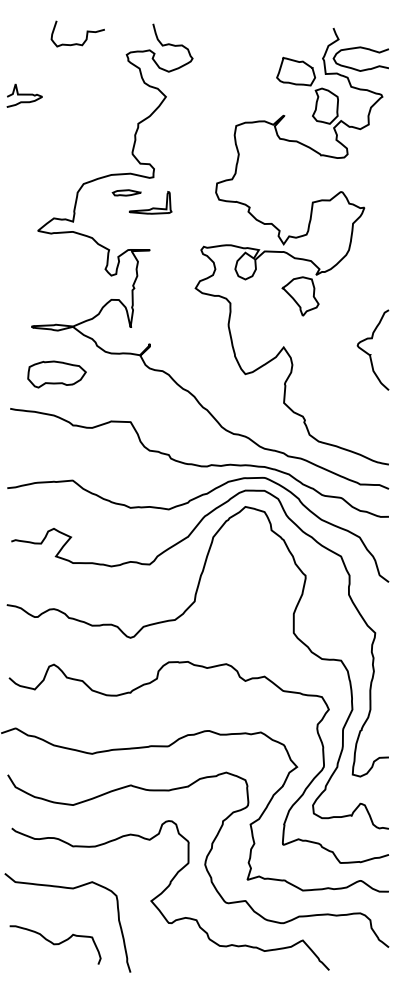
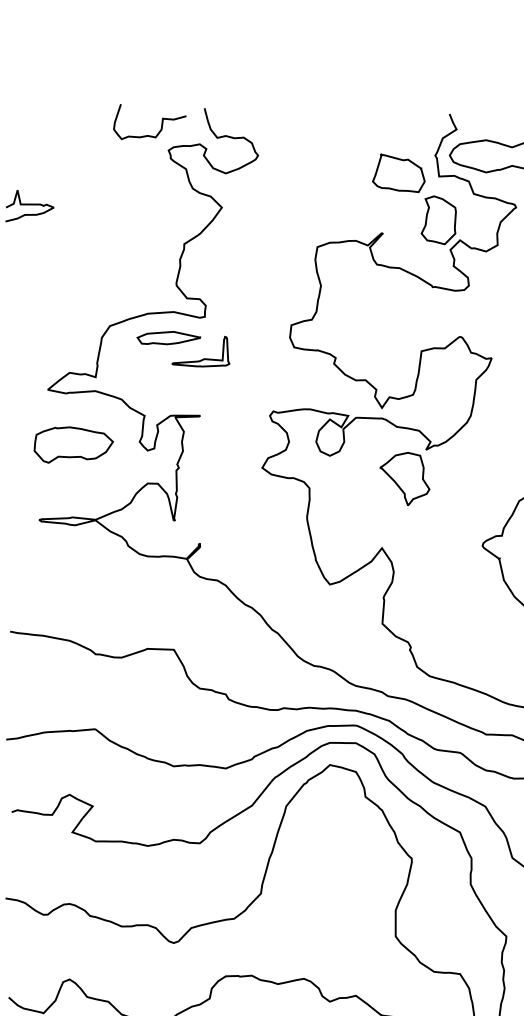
curve: (86, 33) -> (161, 121), moved
part: (126, 192) -> (168, 337), size x1.67
part: (56, 374) -> (73, 444), moved

